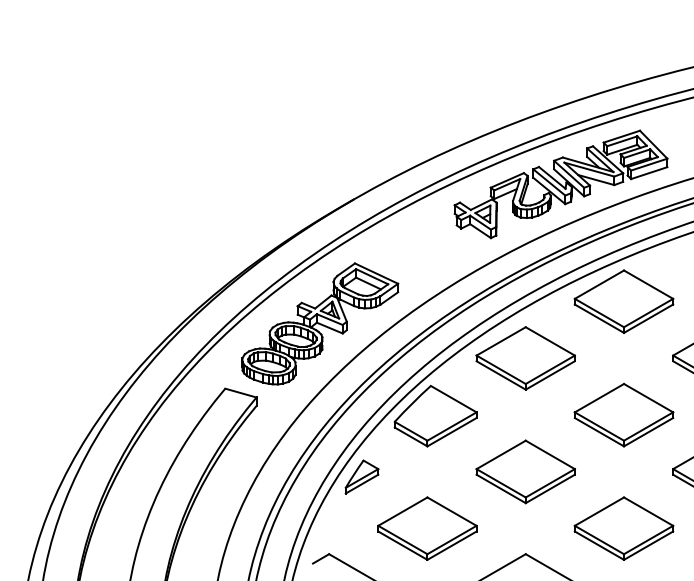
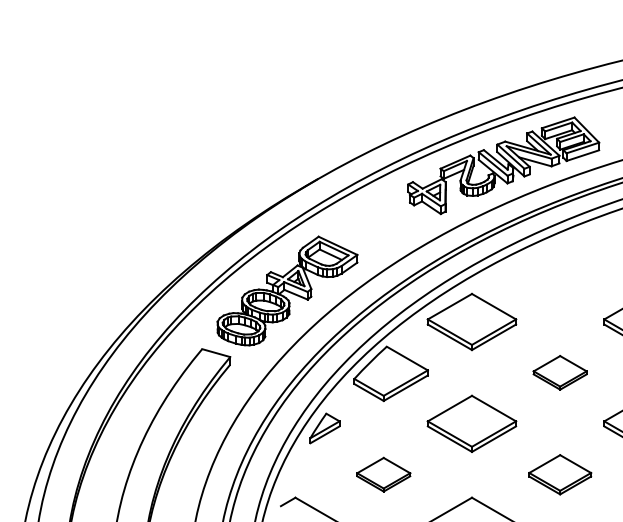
part: (623, 301) -> (559, 270), removed
part: (623, 414) -> (559, 372), size x0.6
part: (427, 528) -> (383, 474), size x0.6
part: (623, 528) -> (559, 474), size x0.7

